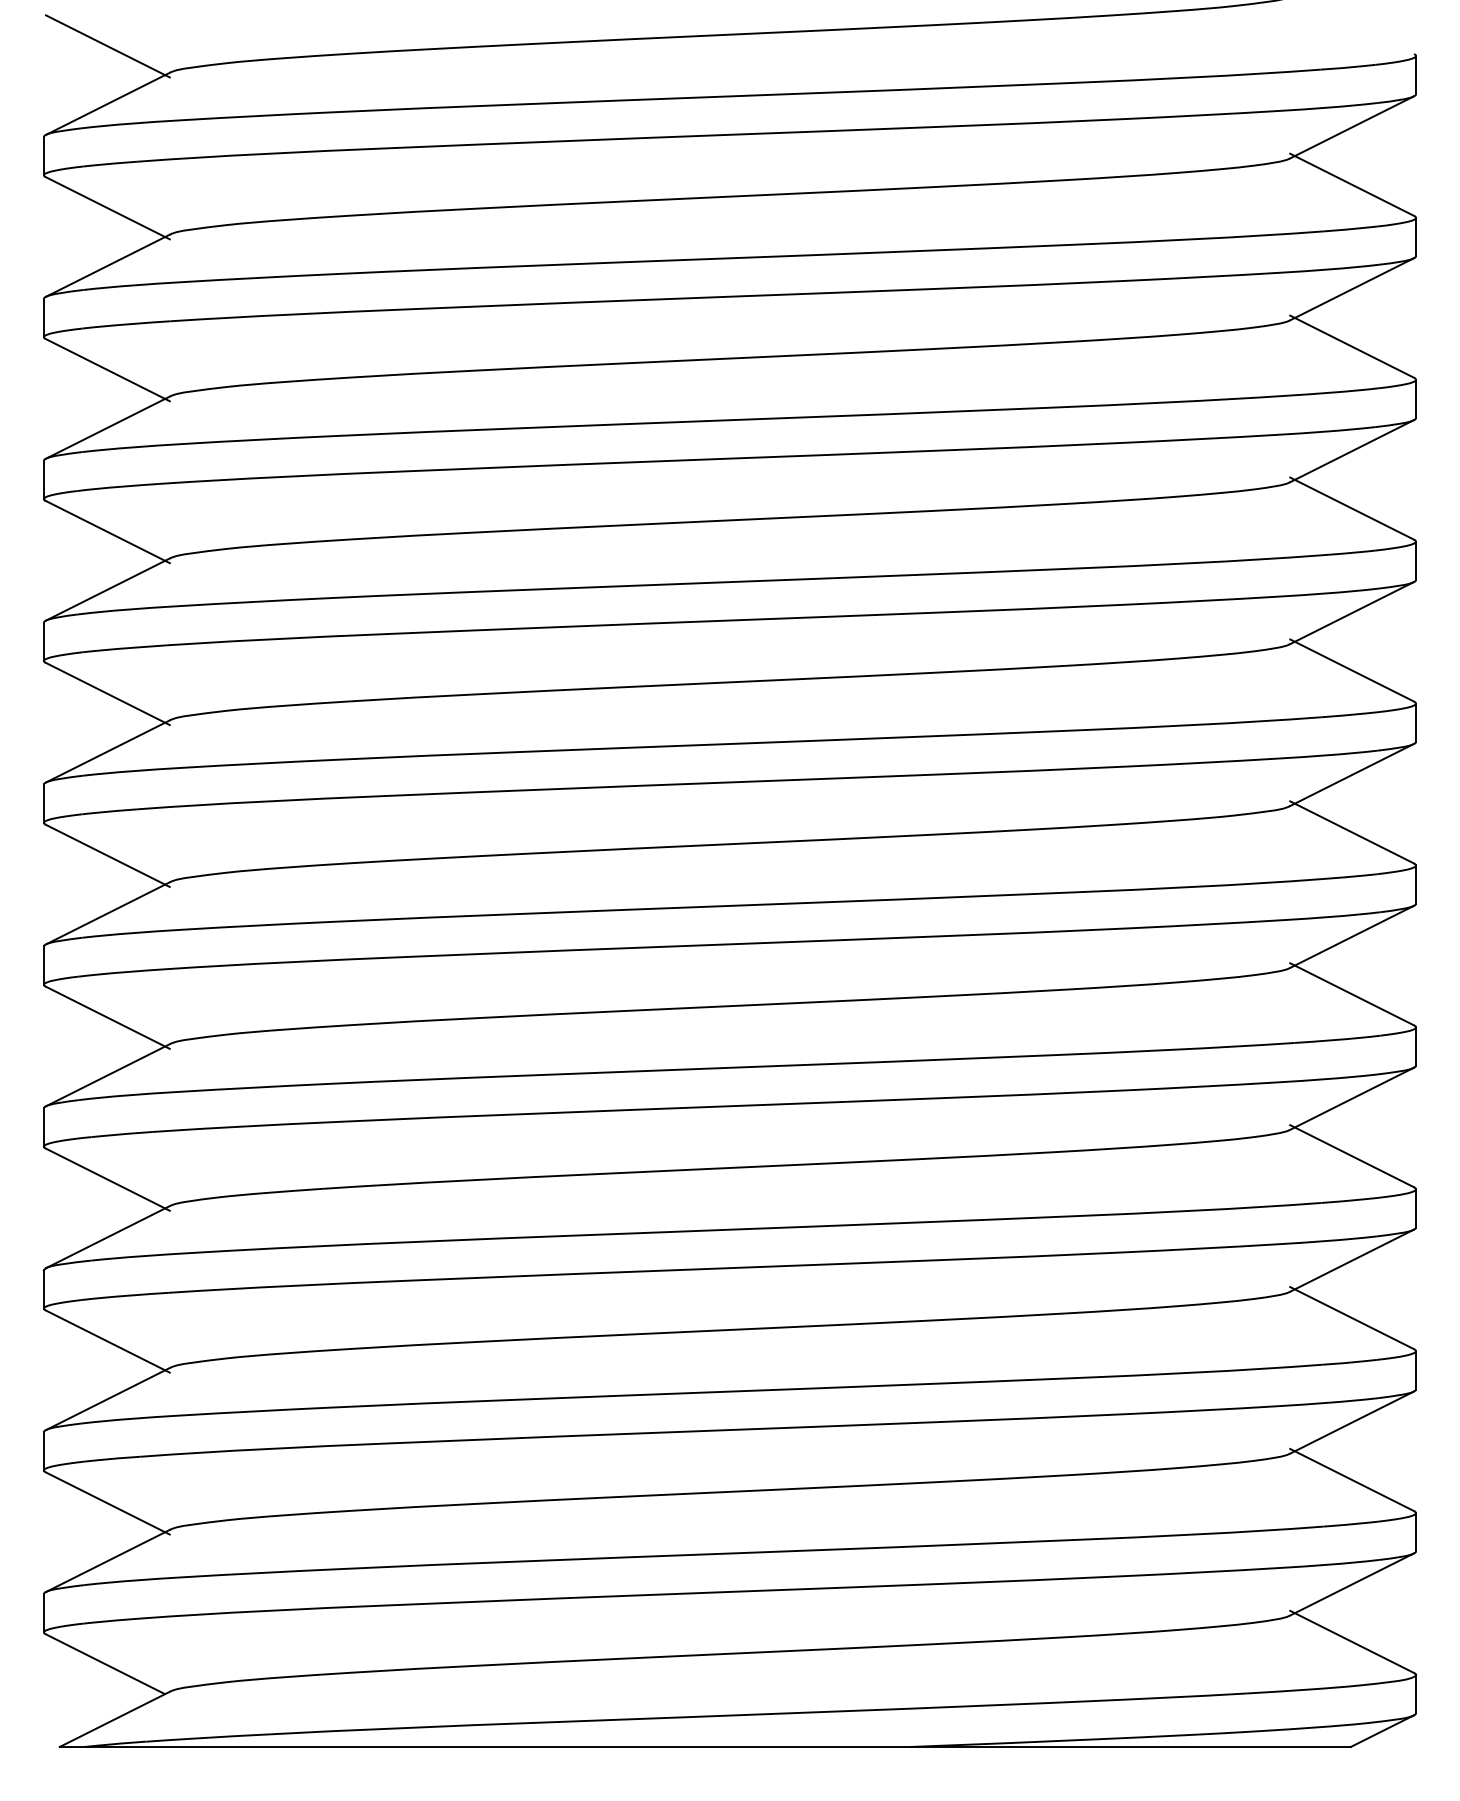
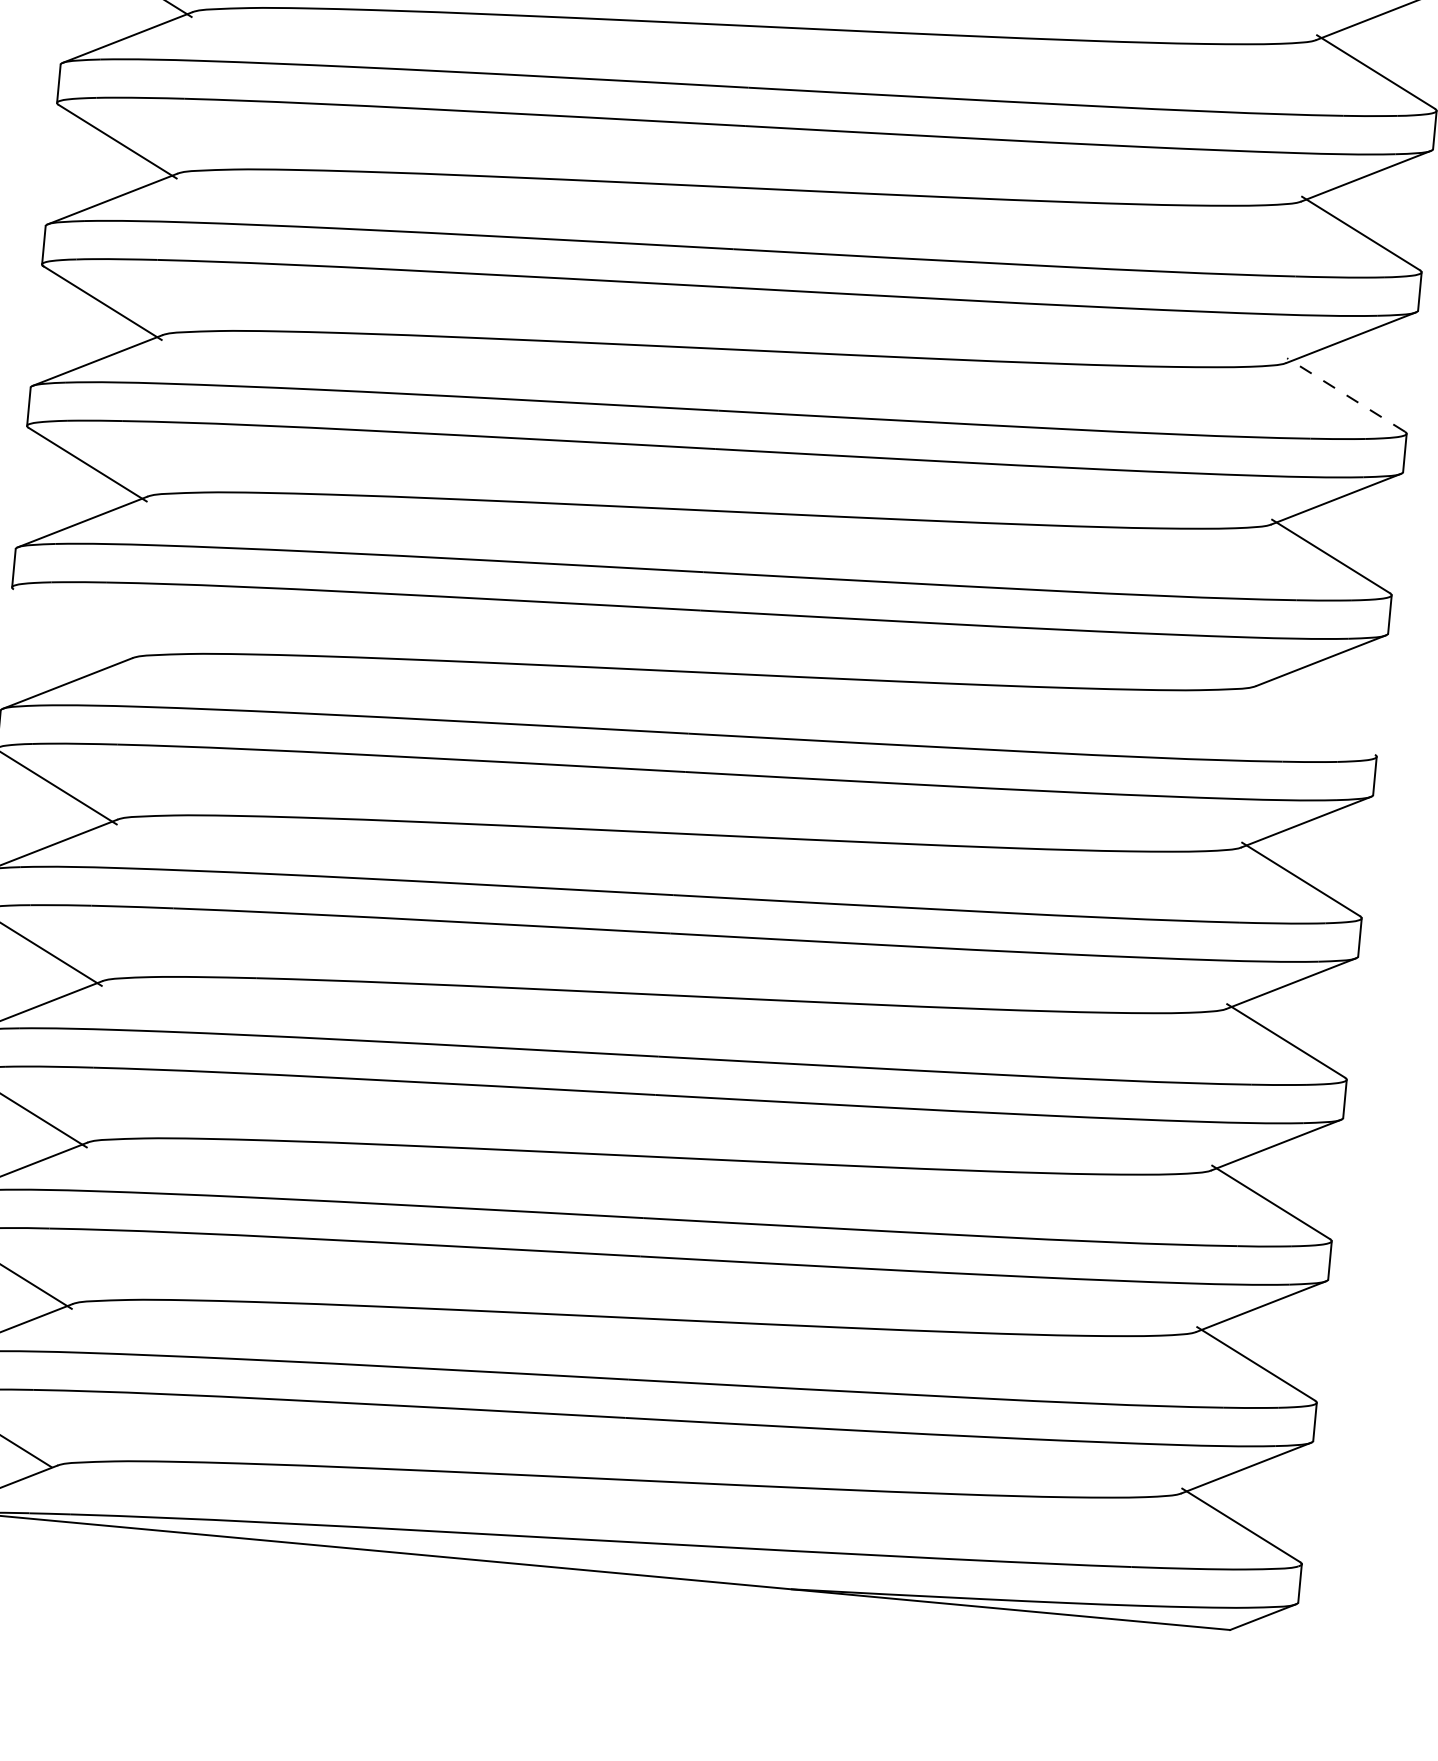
line: (1351, 508) -> (1345, 394), solid -> dashed
line: (1352, 832) -> (1316, 718), removed
line: (107, 855) -> (72, 625), removed

